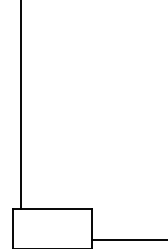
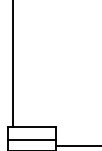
line: (51, 231) -> (31, 140), added

